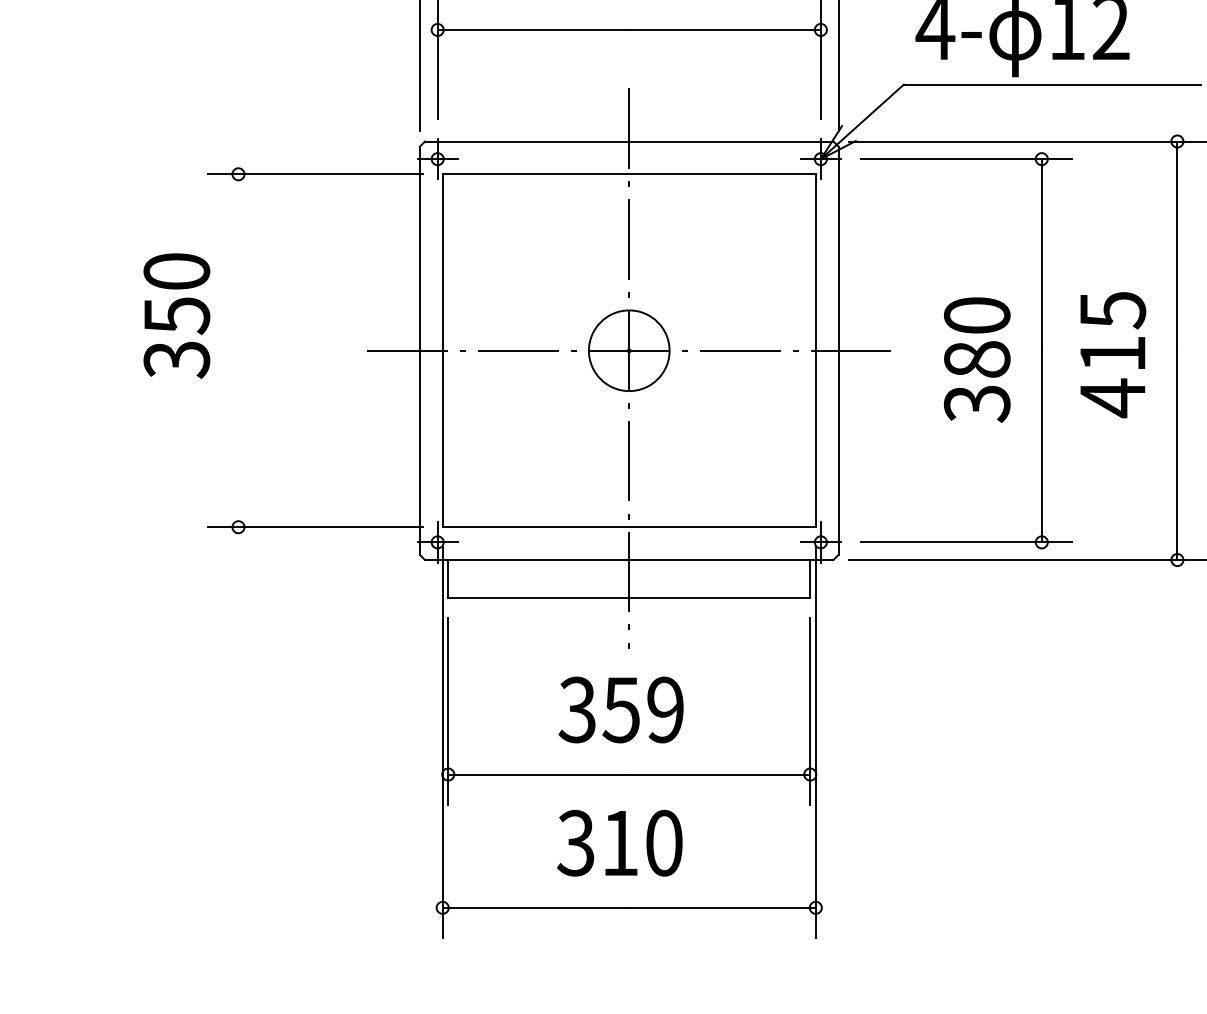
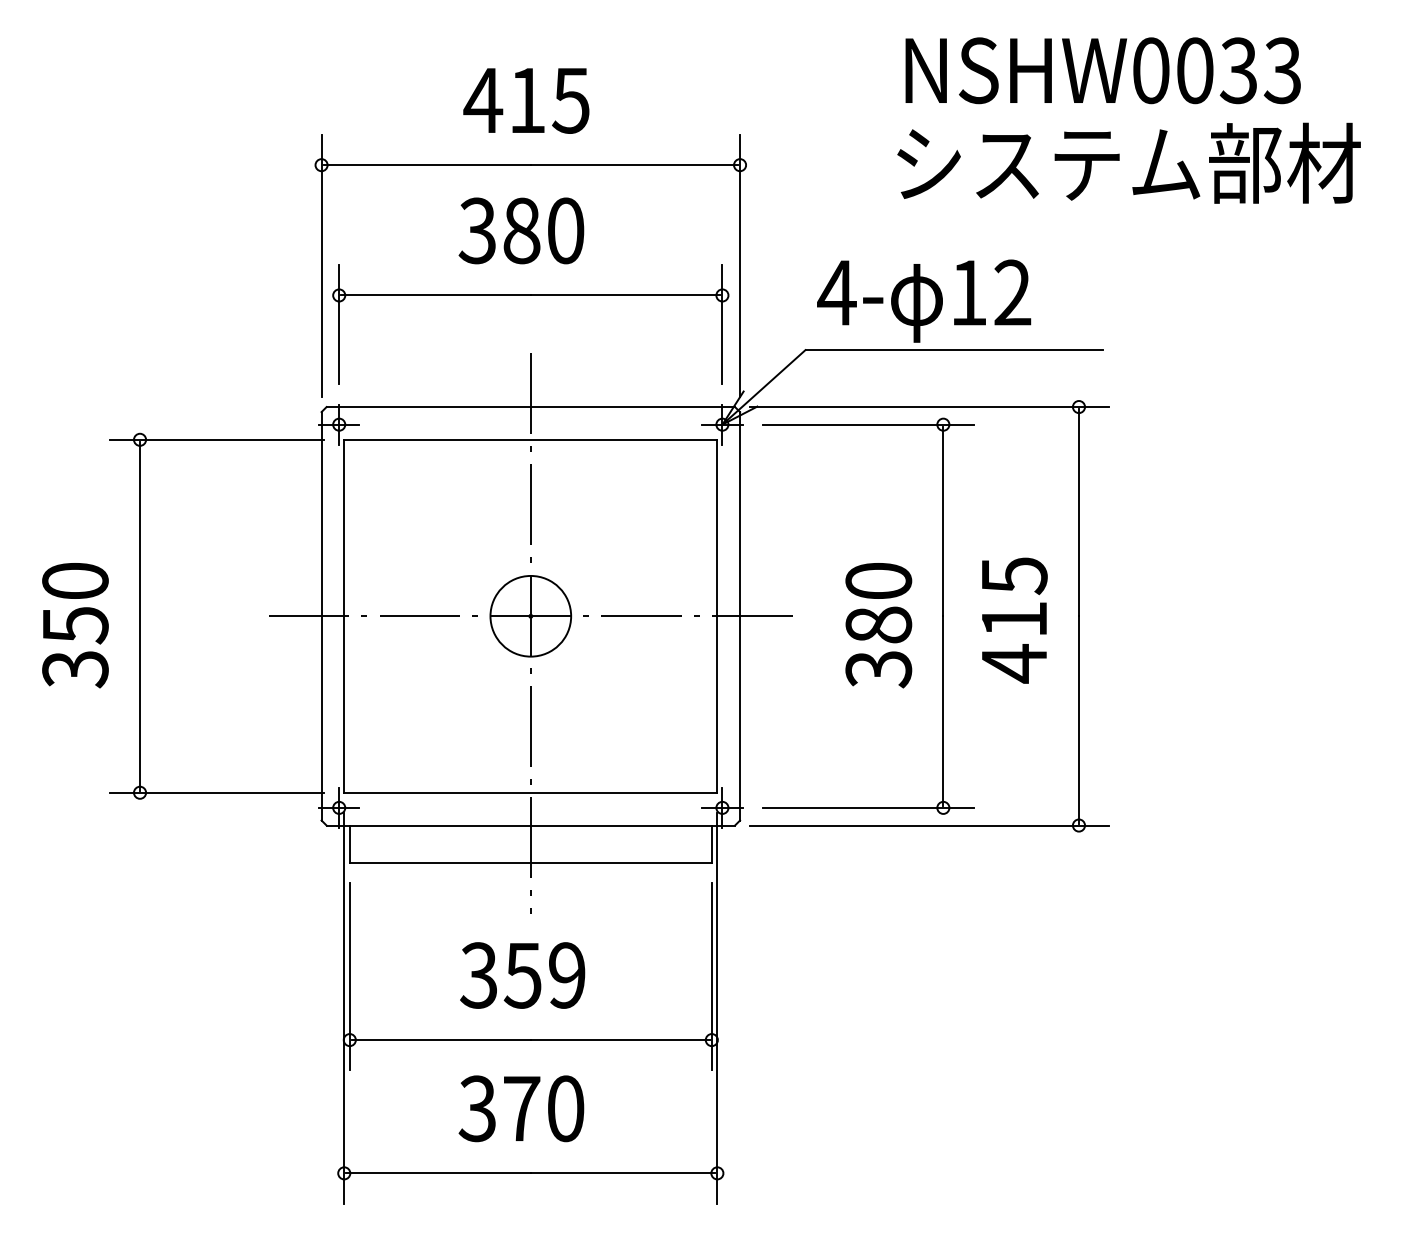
text: (176, 315) -> (75, 625), moved
line: (238, 349) -> (140, 615), added
text: (620, 842) -> (522, 1108), 310 -> 370

